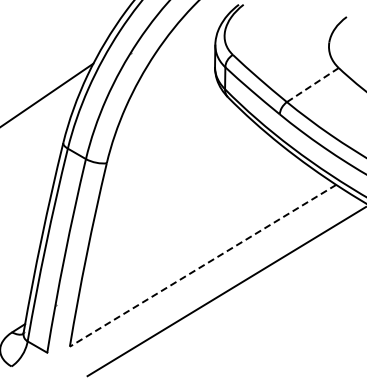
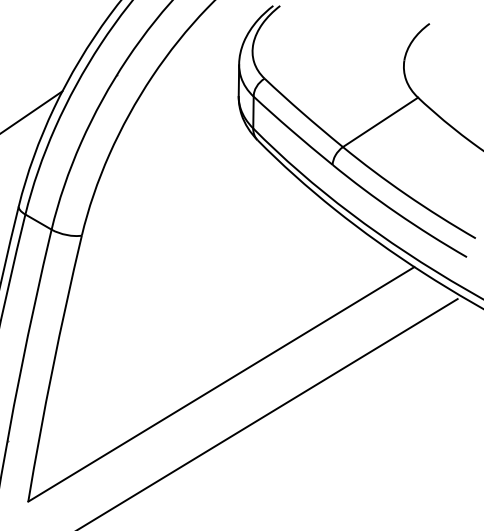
line: (313, 84) -> (381, 121), dashed -> solid
line: (203, 265) -> (221, 383), dashed -> solid

